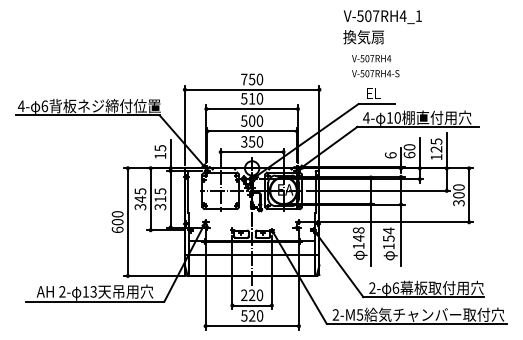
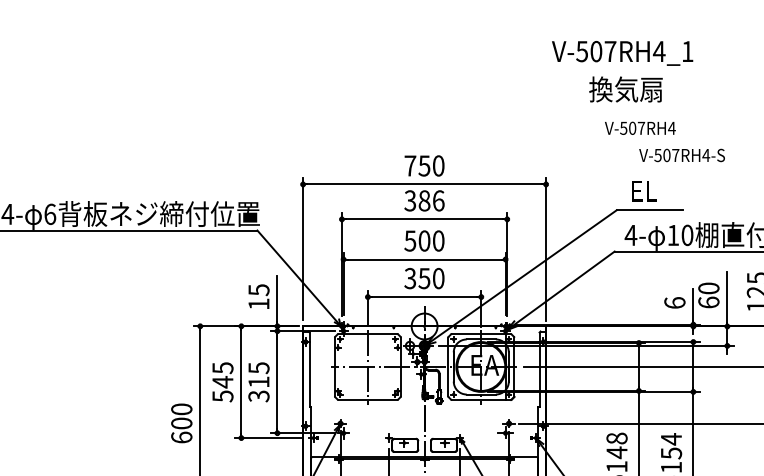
text: (382, 16) -> (622, 52), moved
text: (375, 73) -> (681, 155), moved
text: (252, 98) -> (425, 200), 510 -> 386
text: (139, 206) -> (221, 395), 345 -> 545

